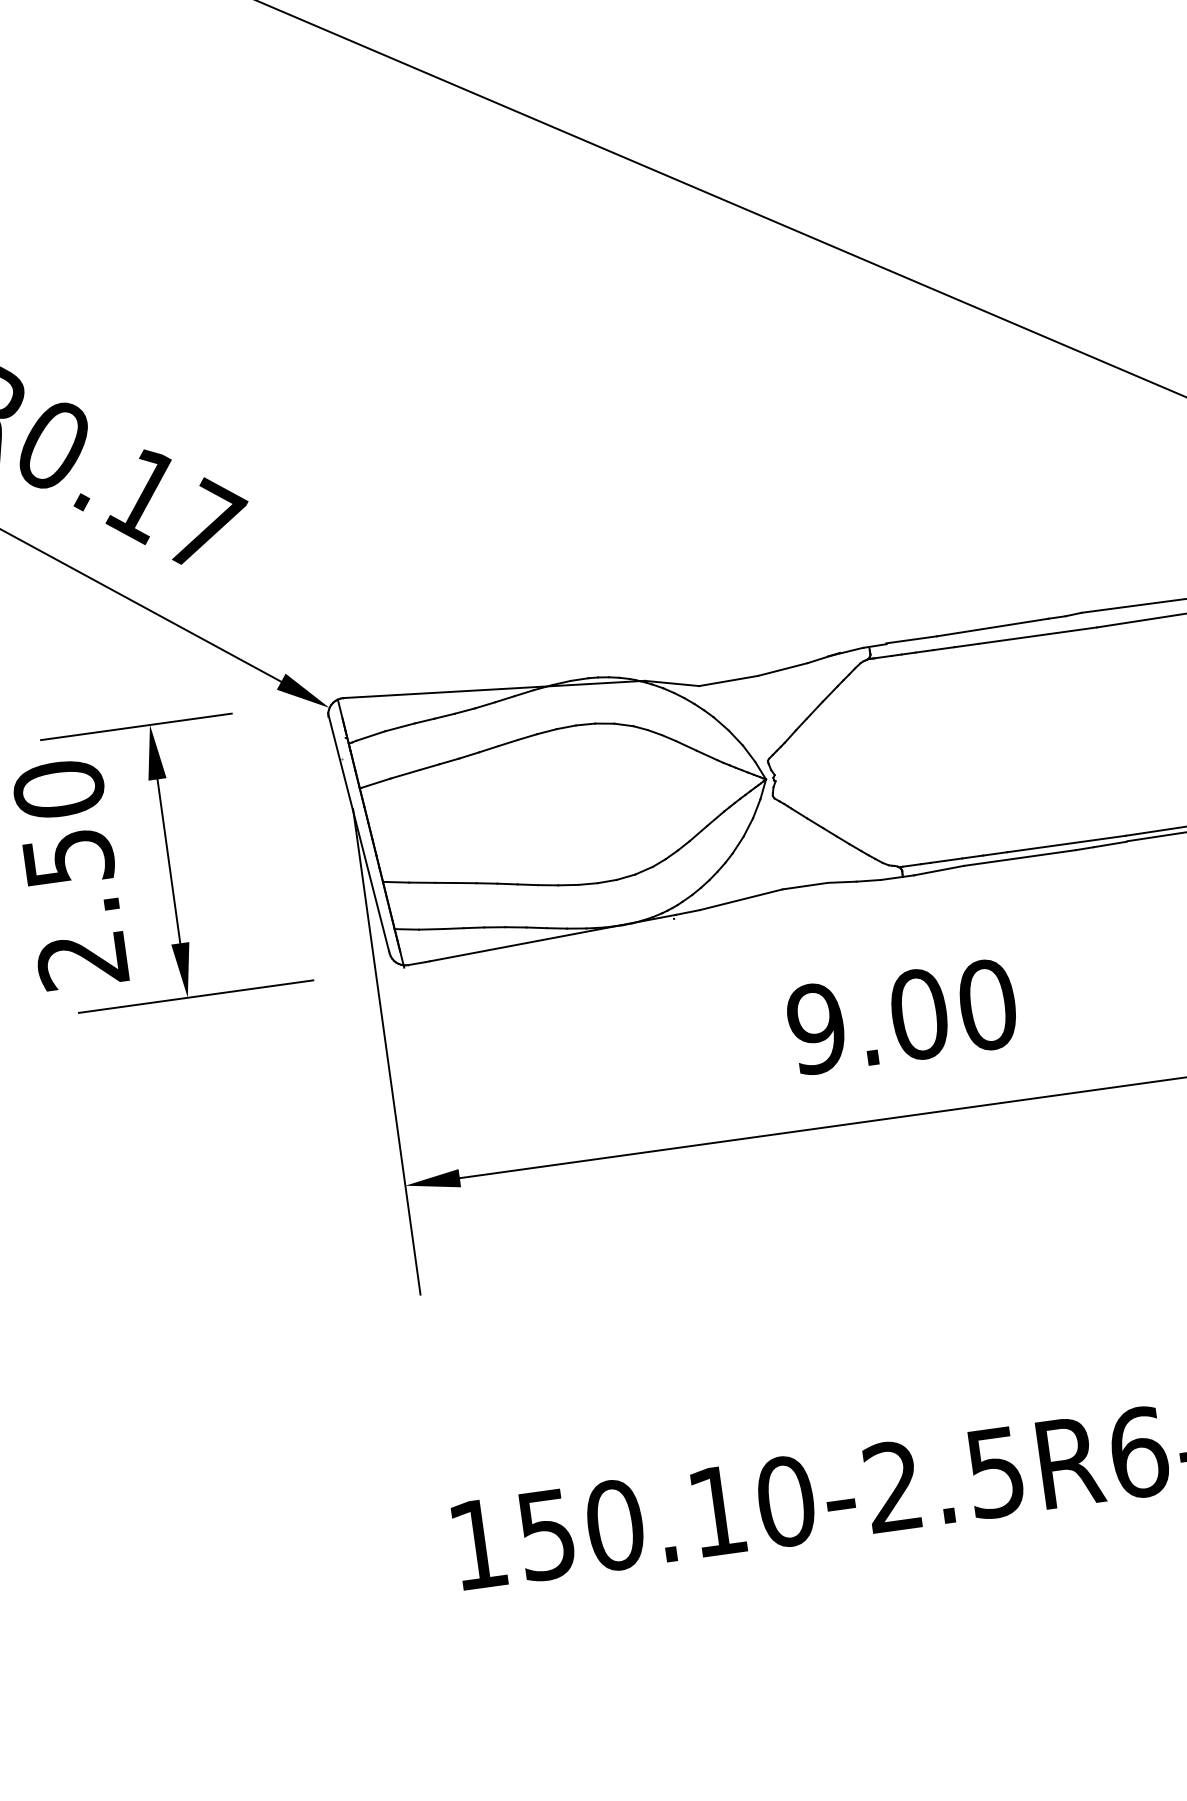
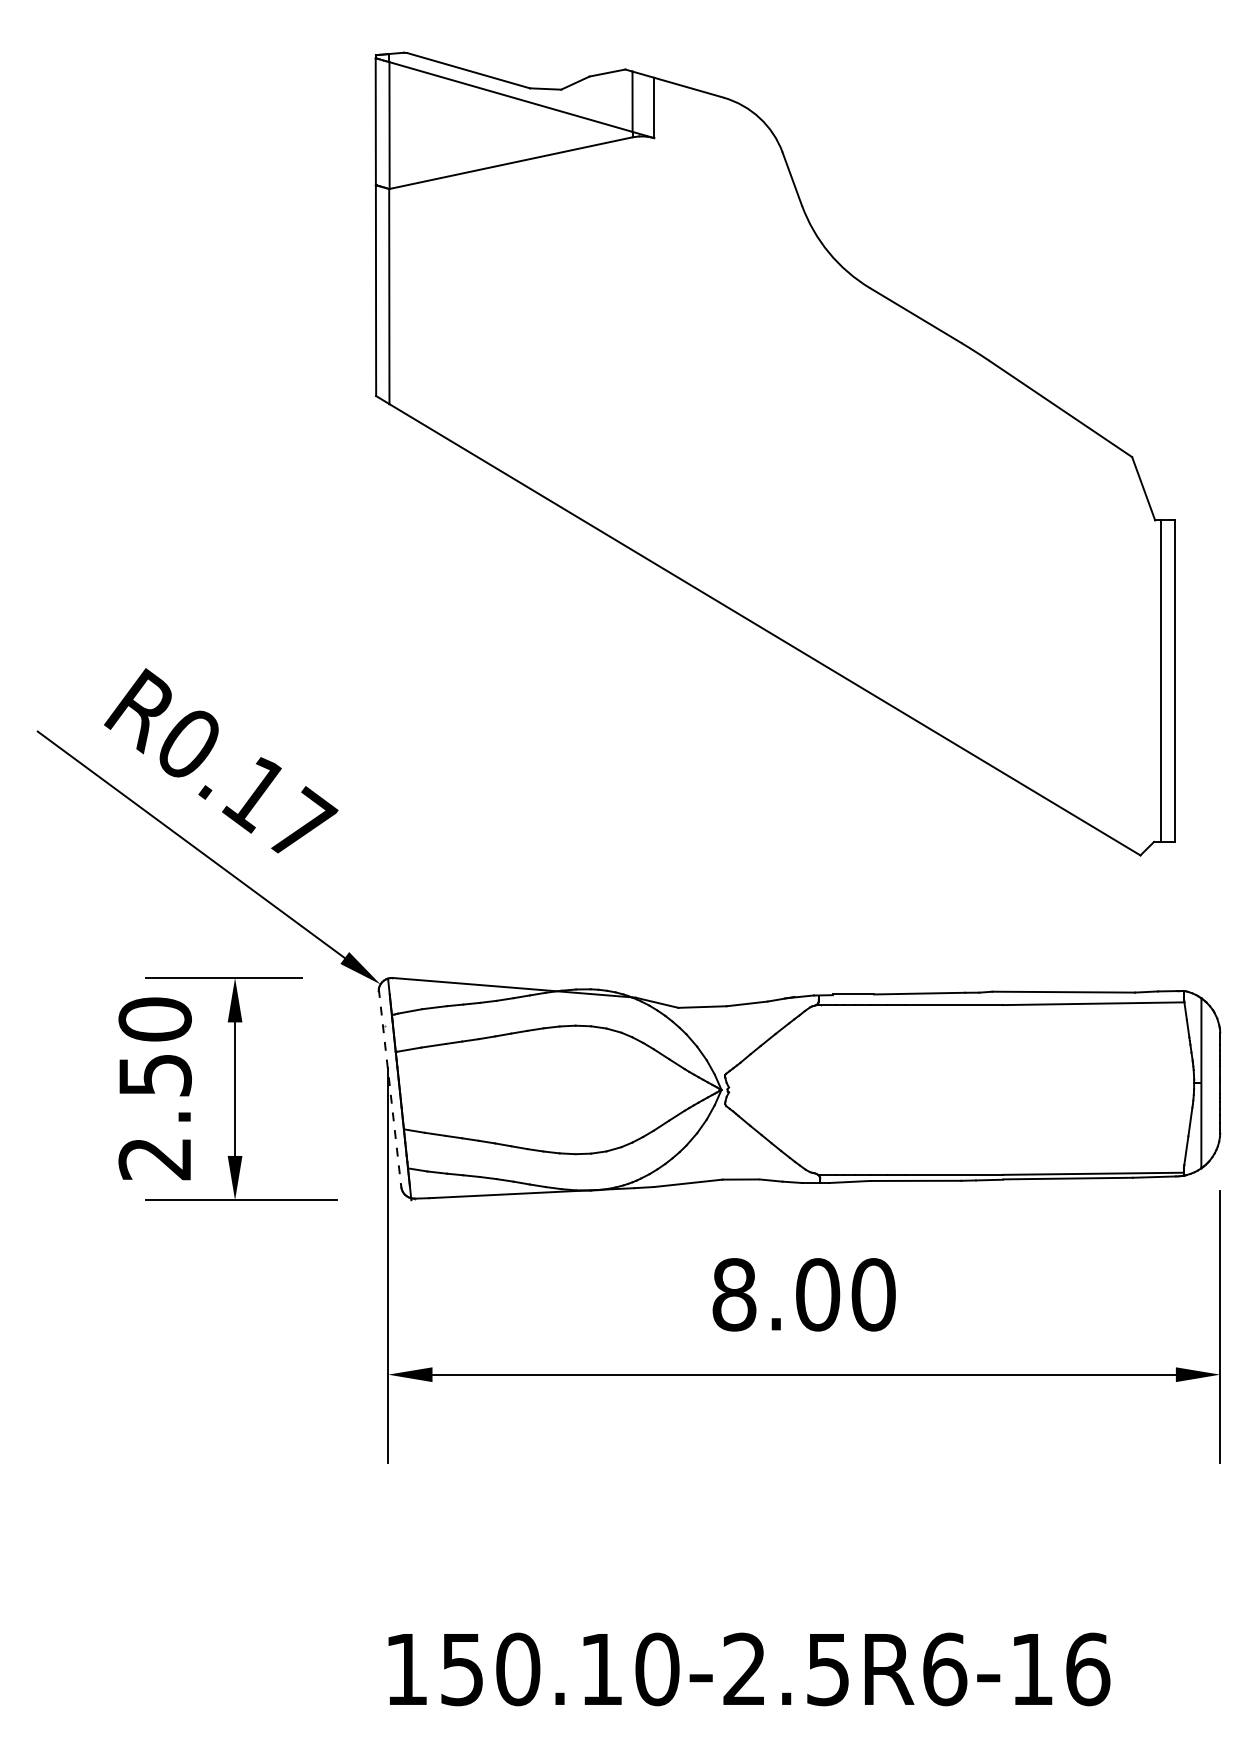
line: (358, 833) -> (389, 1087), solid -> dashed
text: (816, 1028) -> (734, 1294), 9.00 -> 8.00

